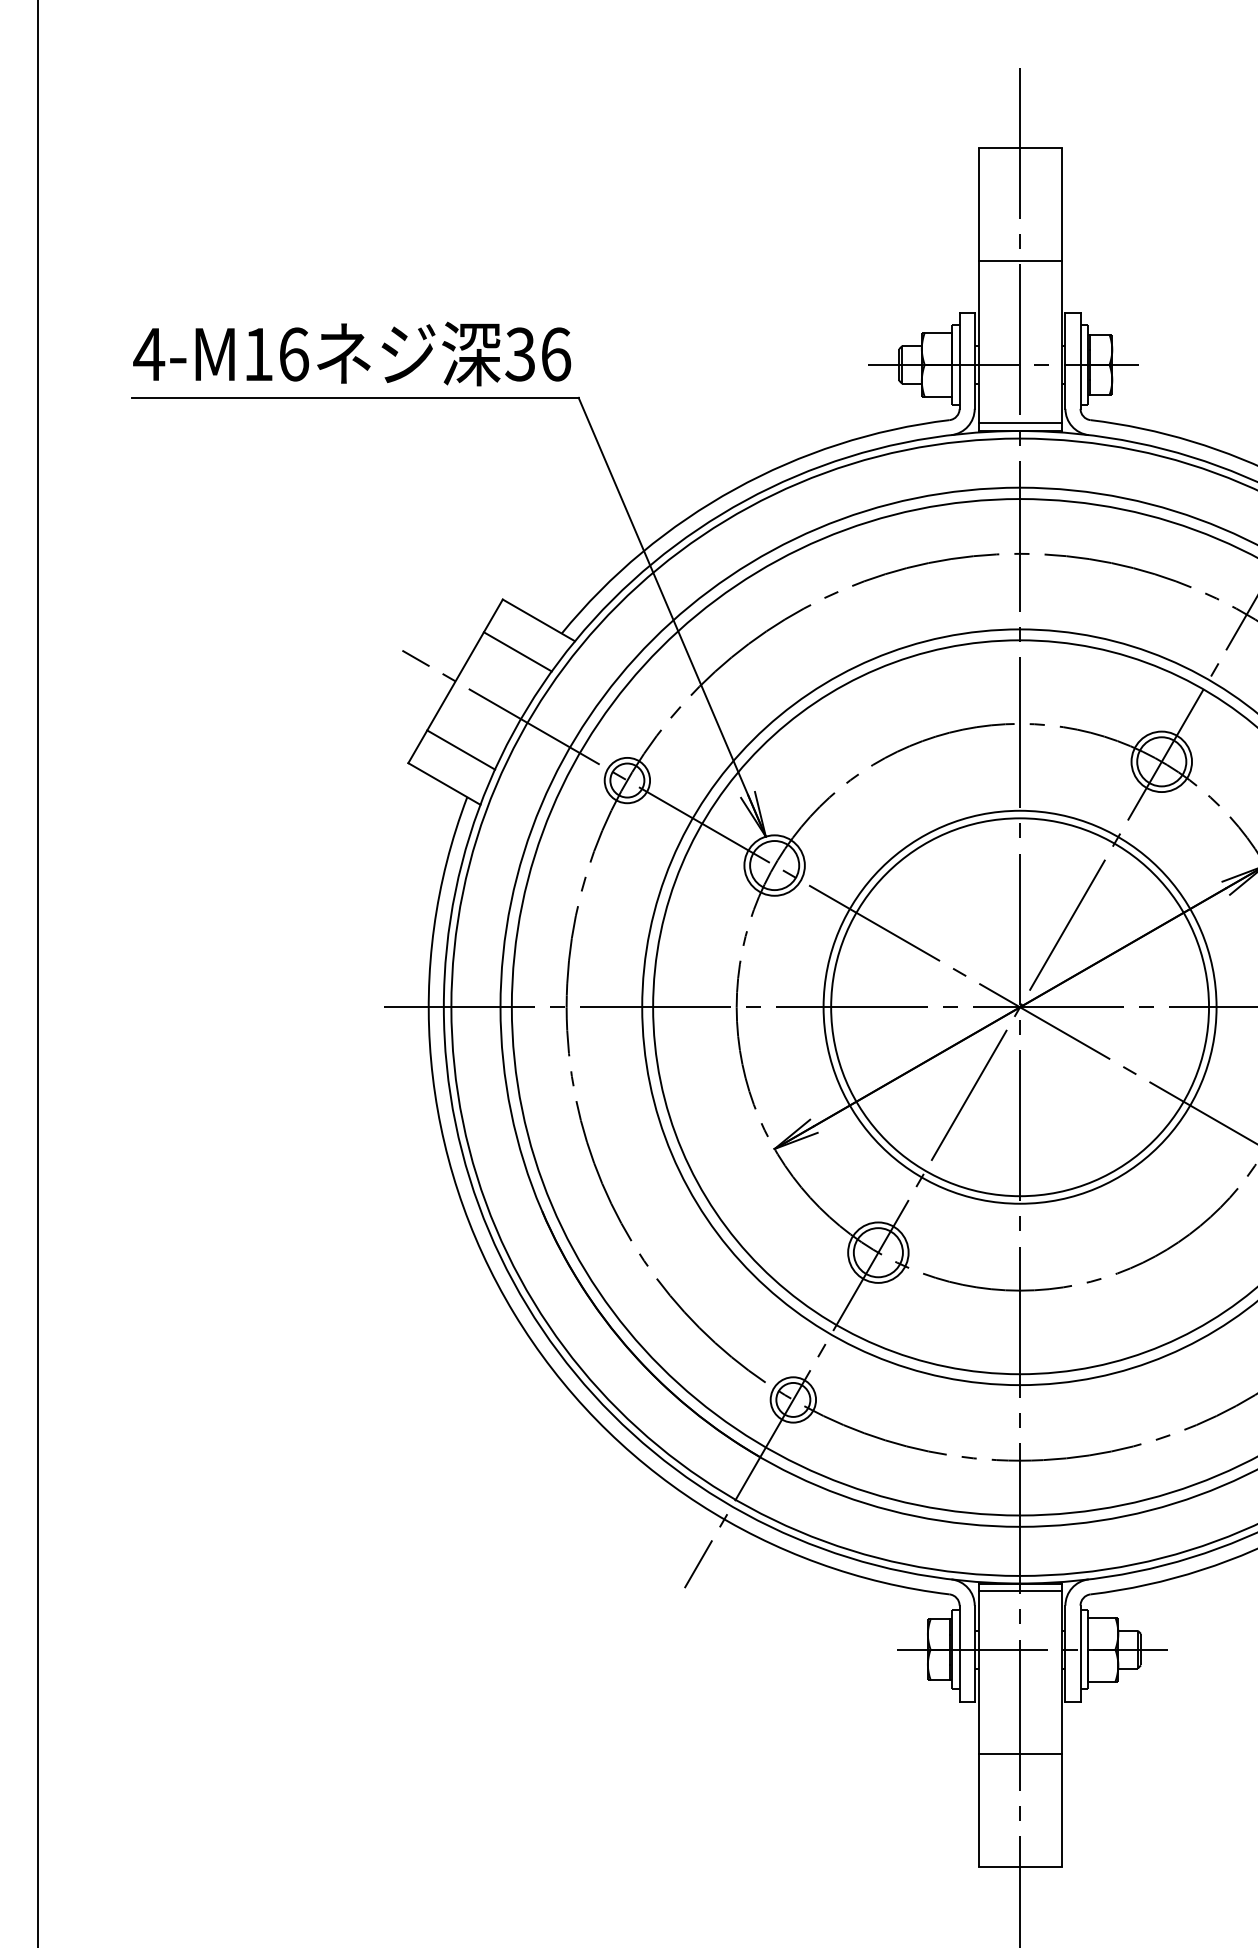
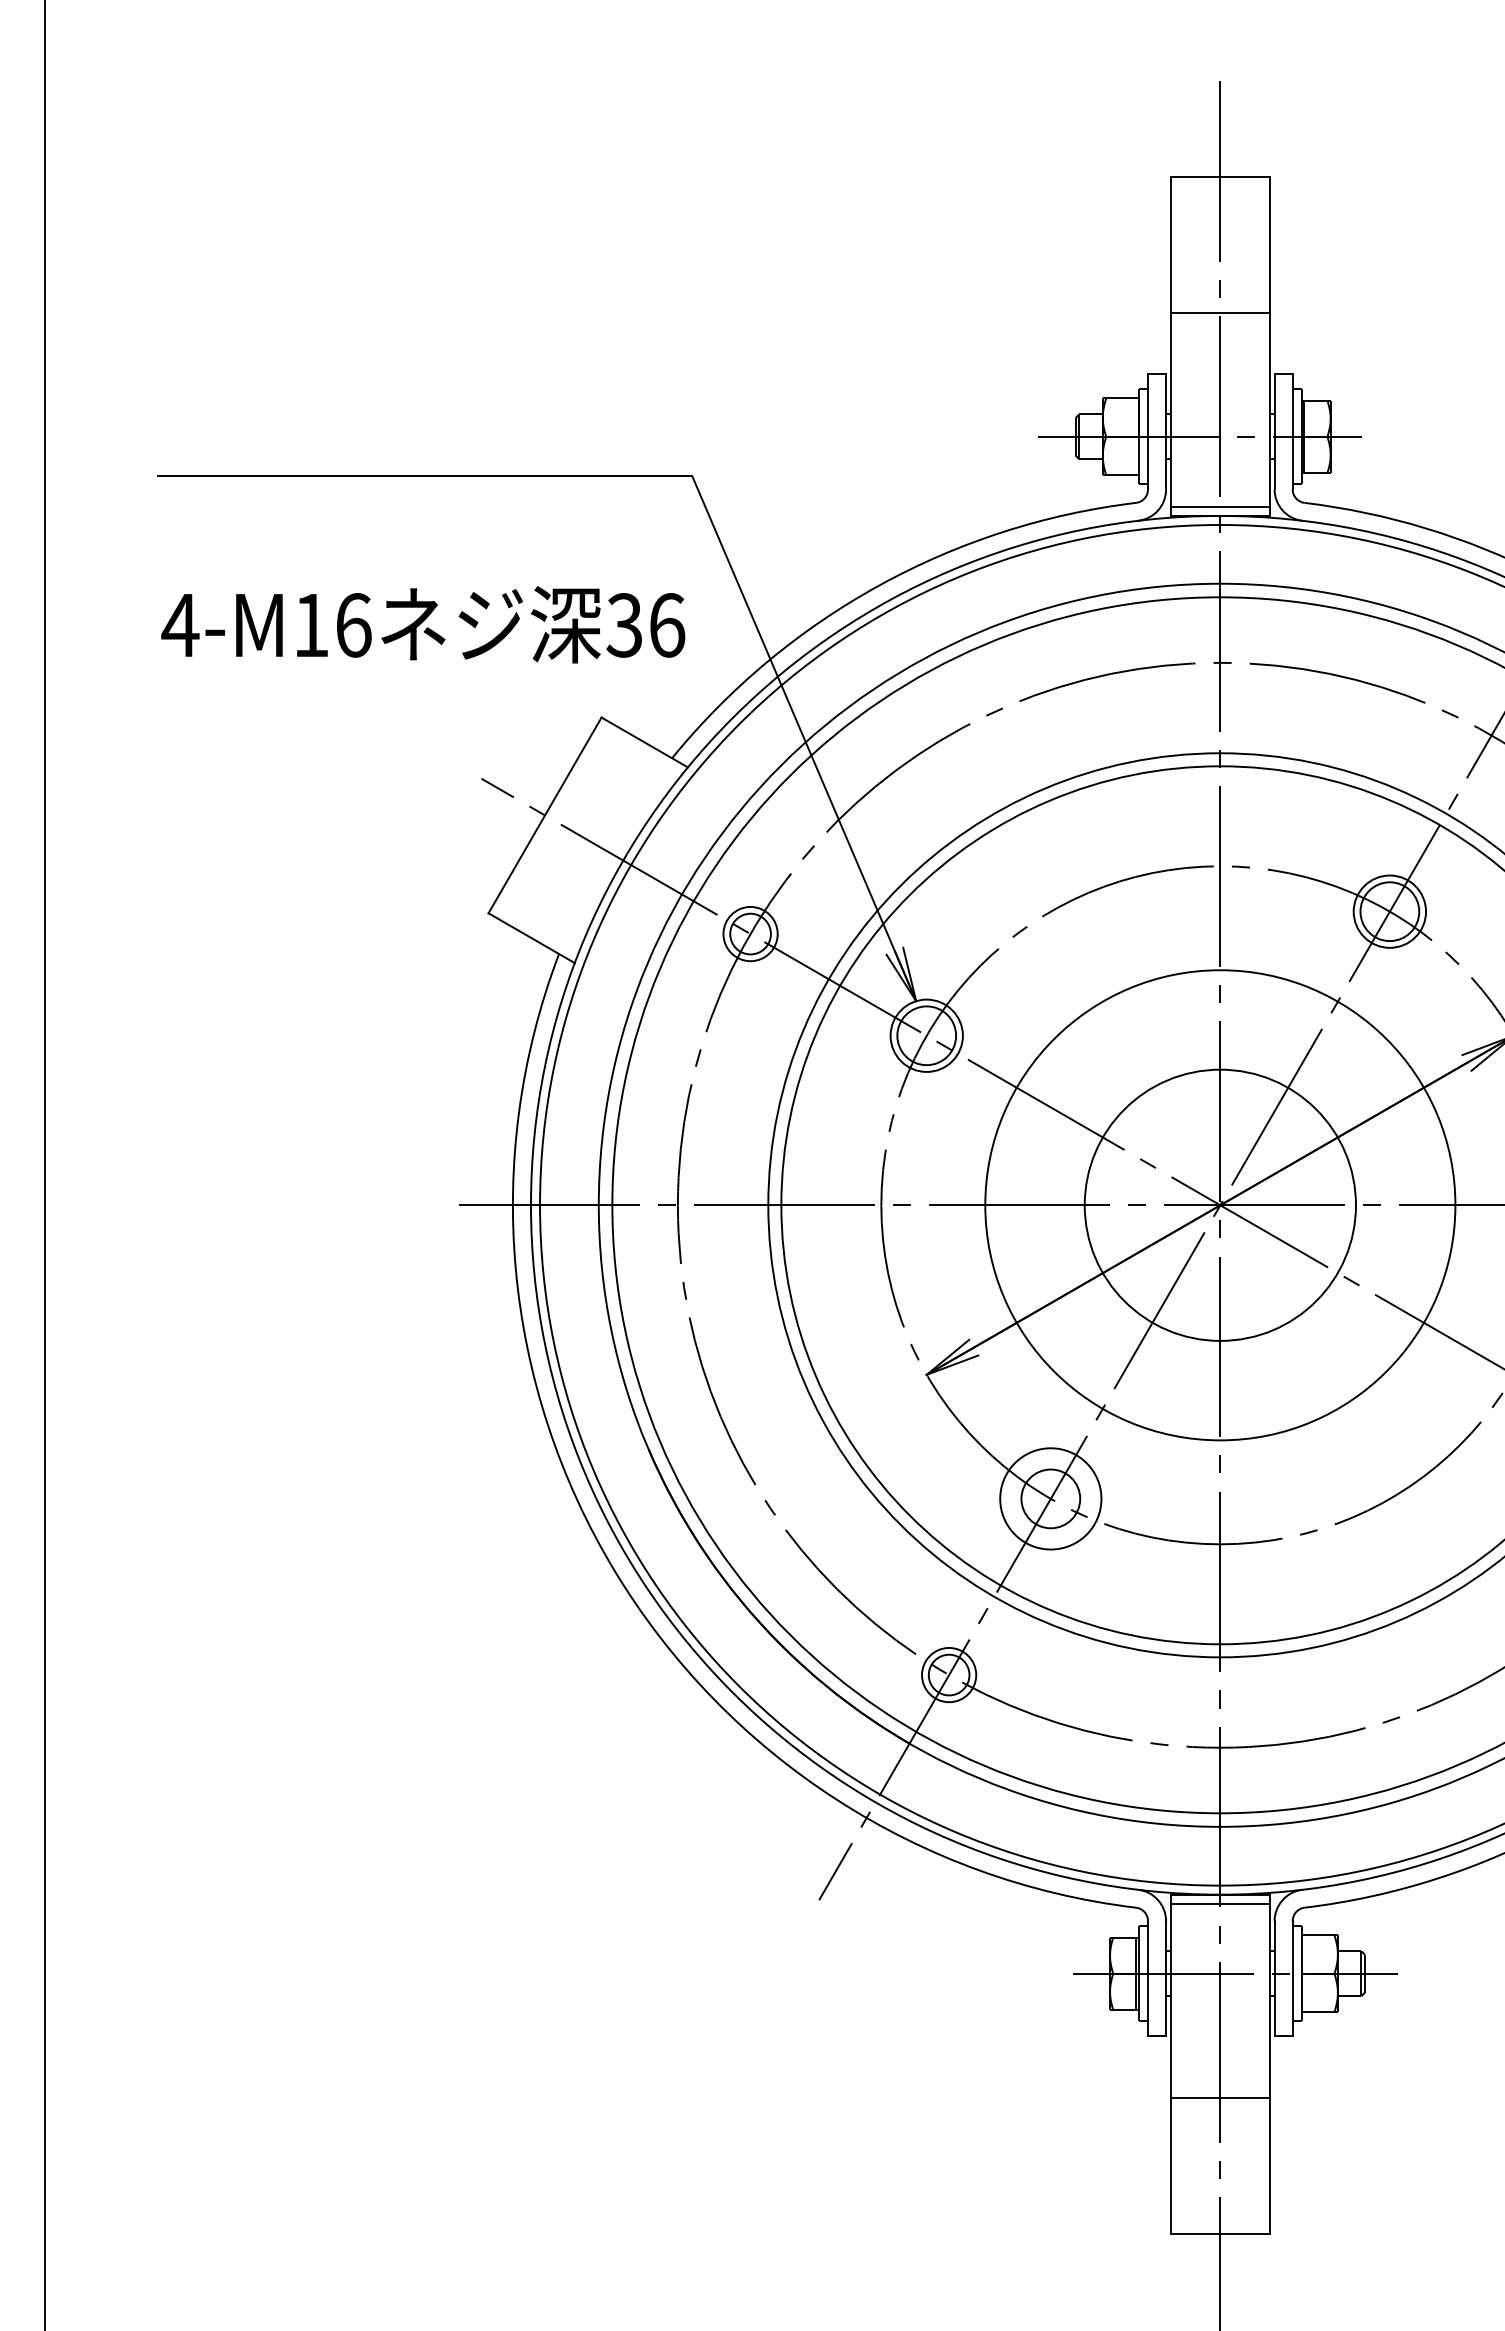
text: (352, 353) -> (423, 624), moved
line: (517, 651) -> (619, 779), removed
line: (460, 749) -> (551, 897), removed
circle: (1020, 1007) -> (1220, 1205), size x0.6
circle: (878, 1252) -> (1050, 1498), size x1.4

